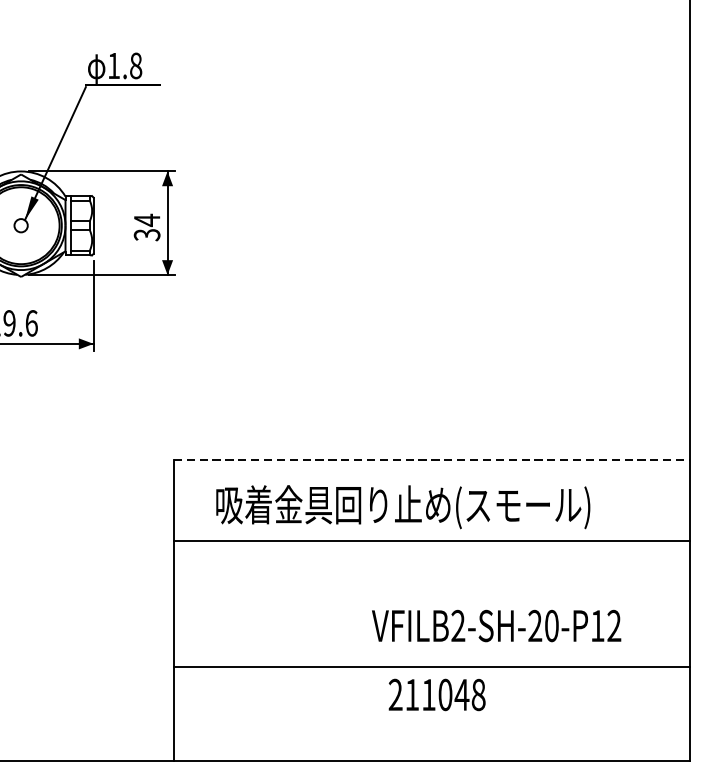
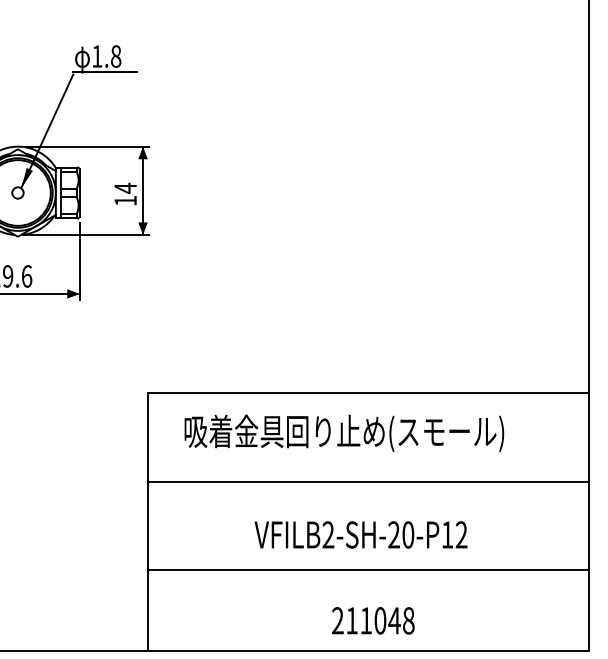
text: (147, 235) -> (125, 201), 34 -> 14
line: (432, 460) -> (369, 393), dashed -> solid
line: (431, 541) -> (368, 481), moved
text: (495, 625) -> (360, 534), moved
text: (437, 694) -> (373, 620), moved

